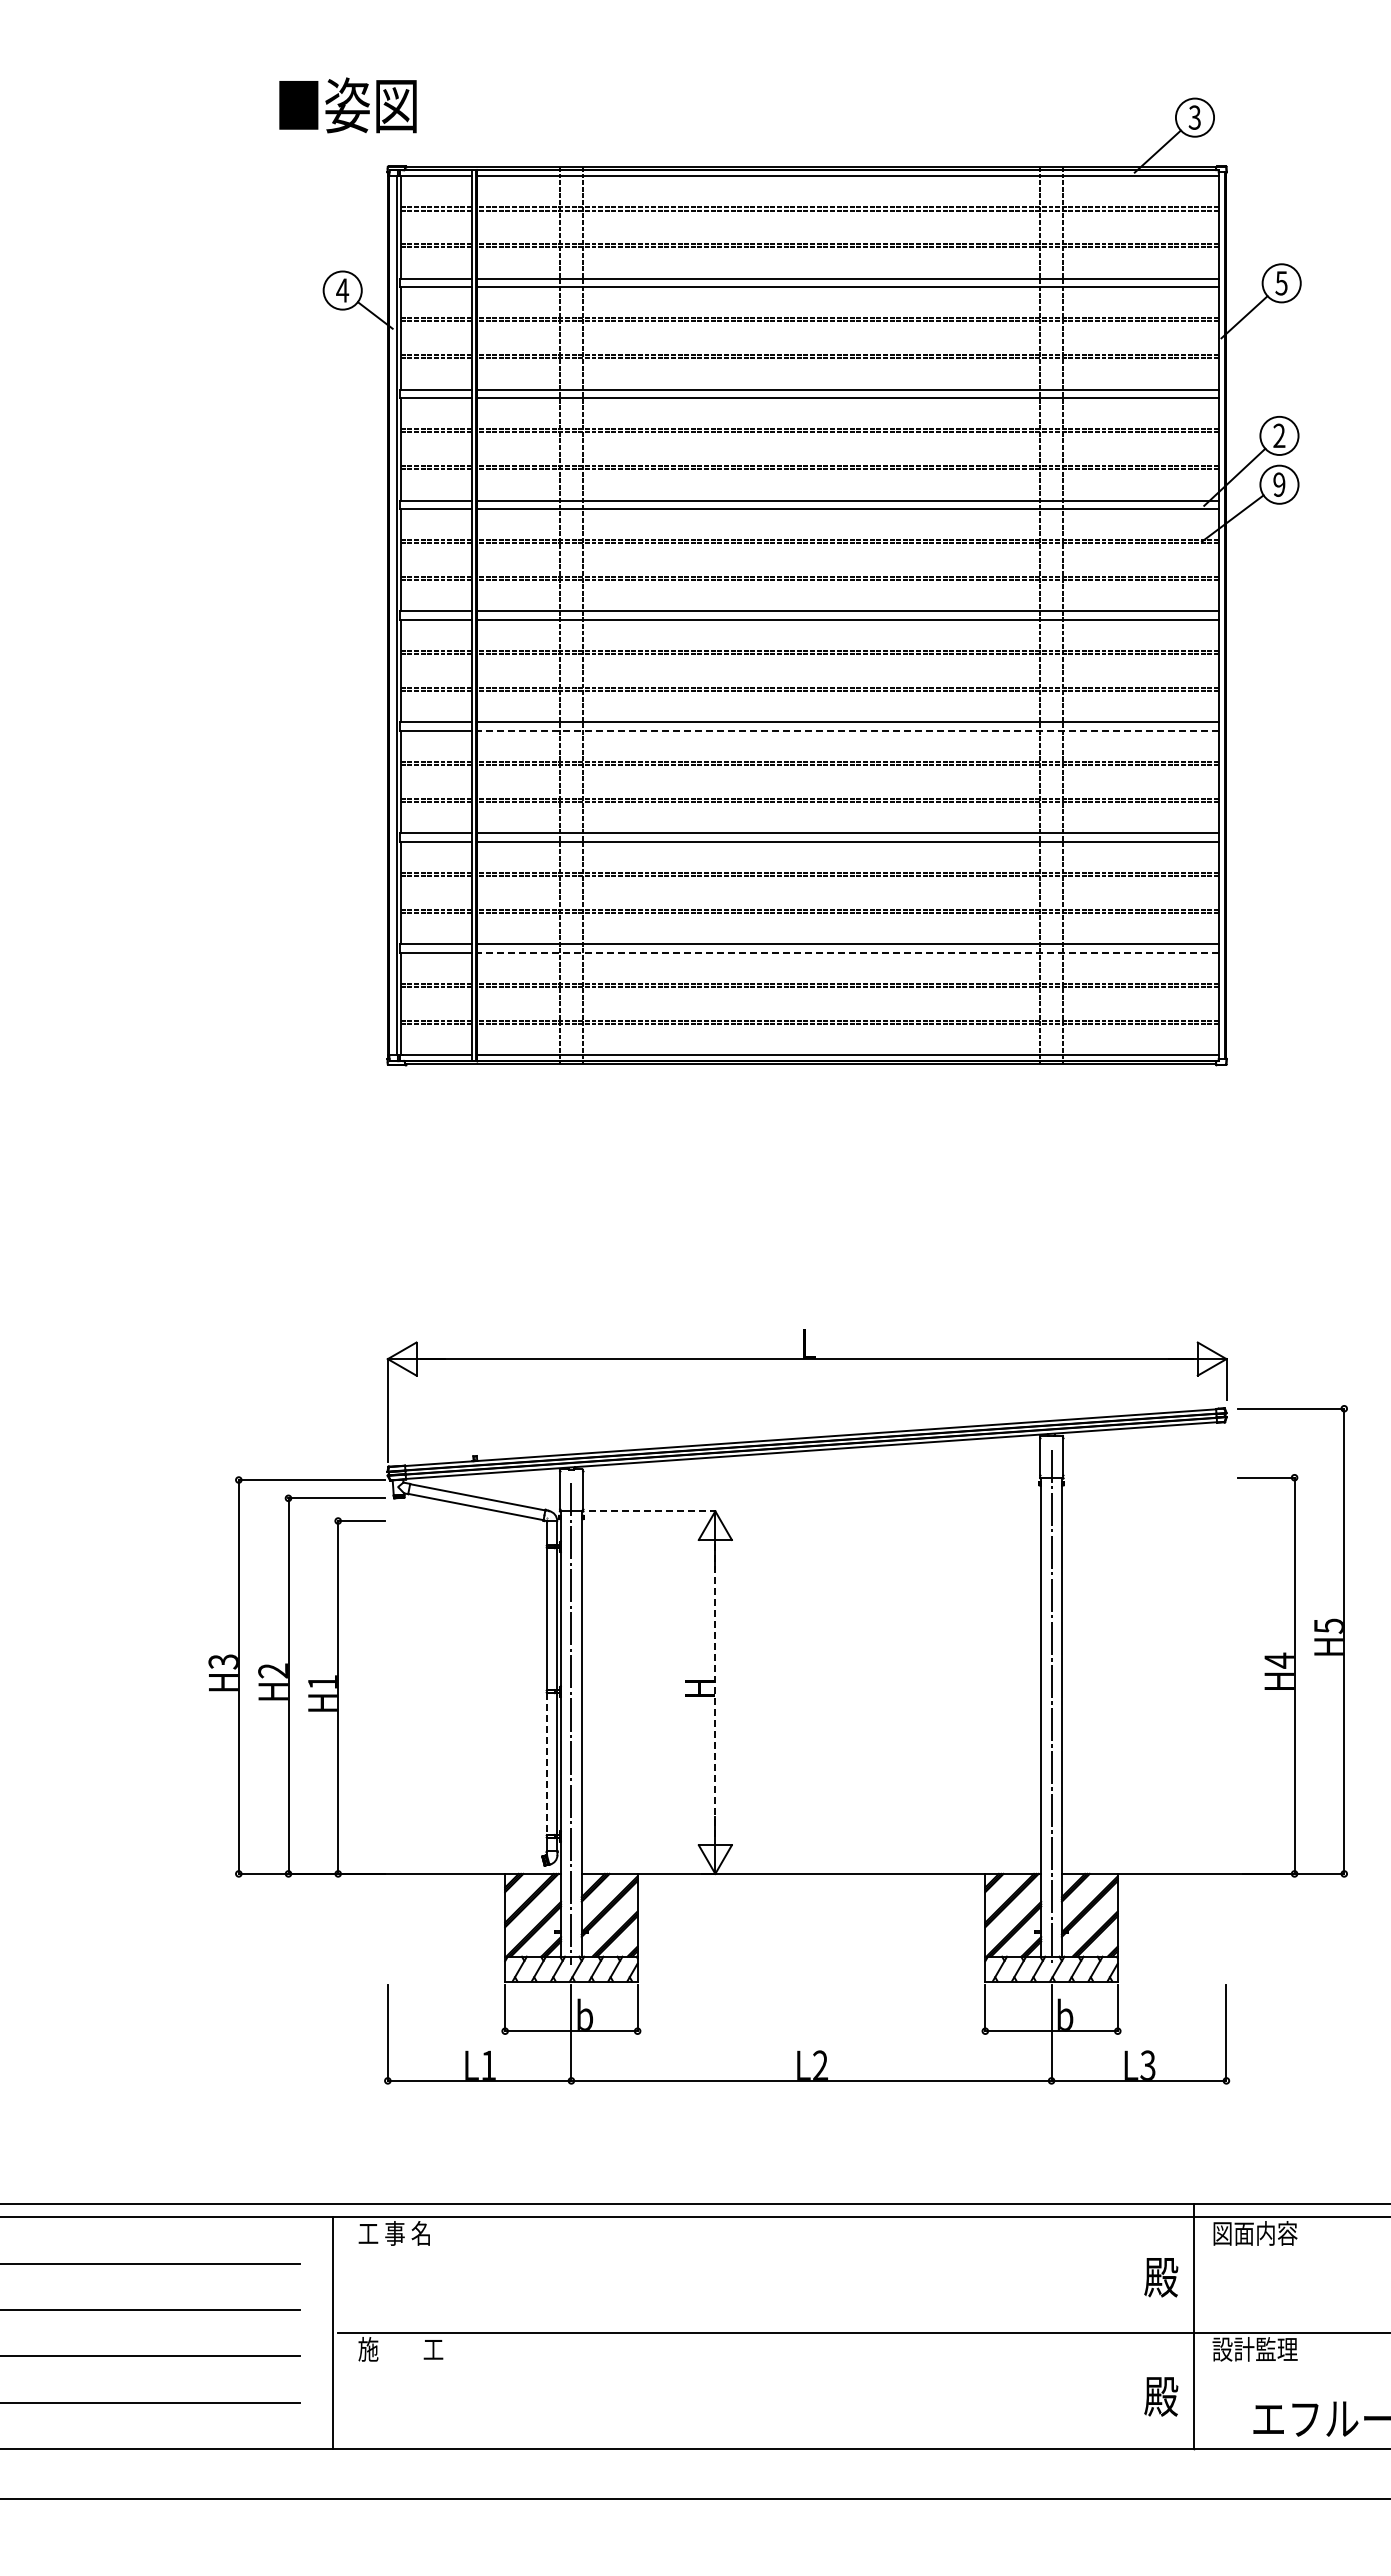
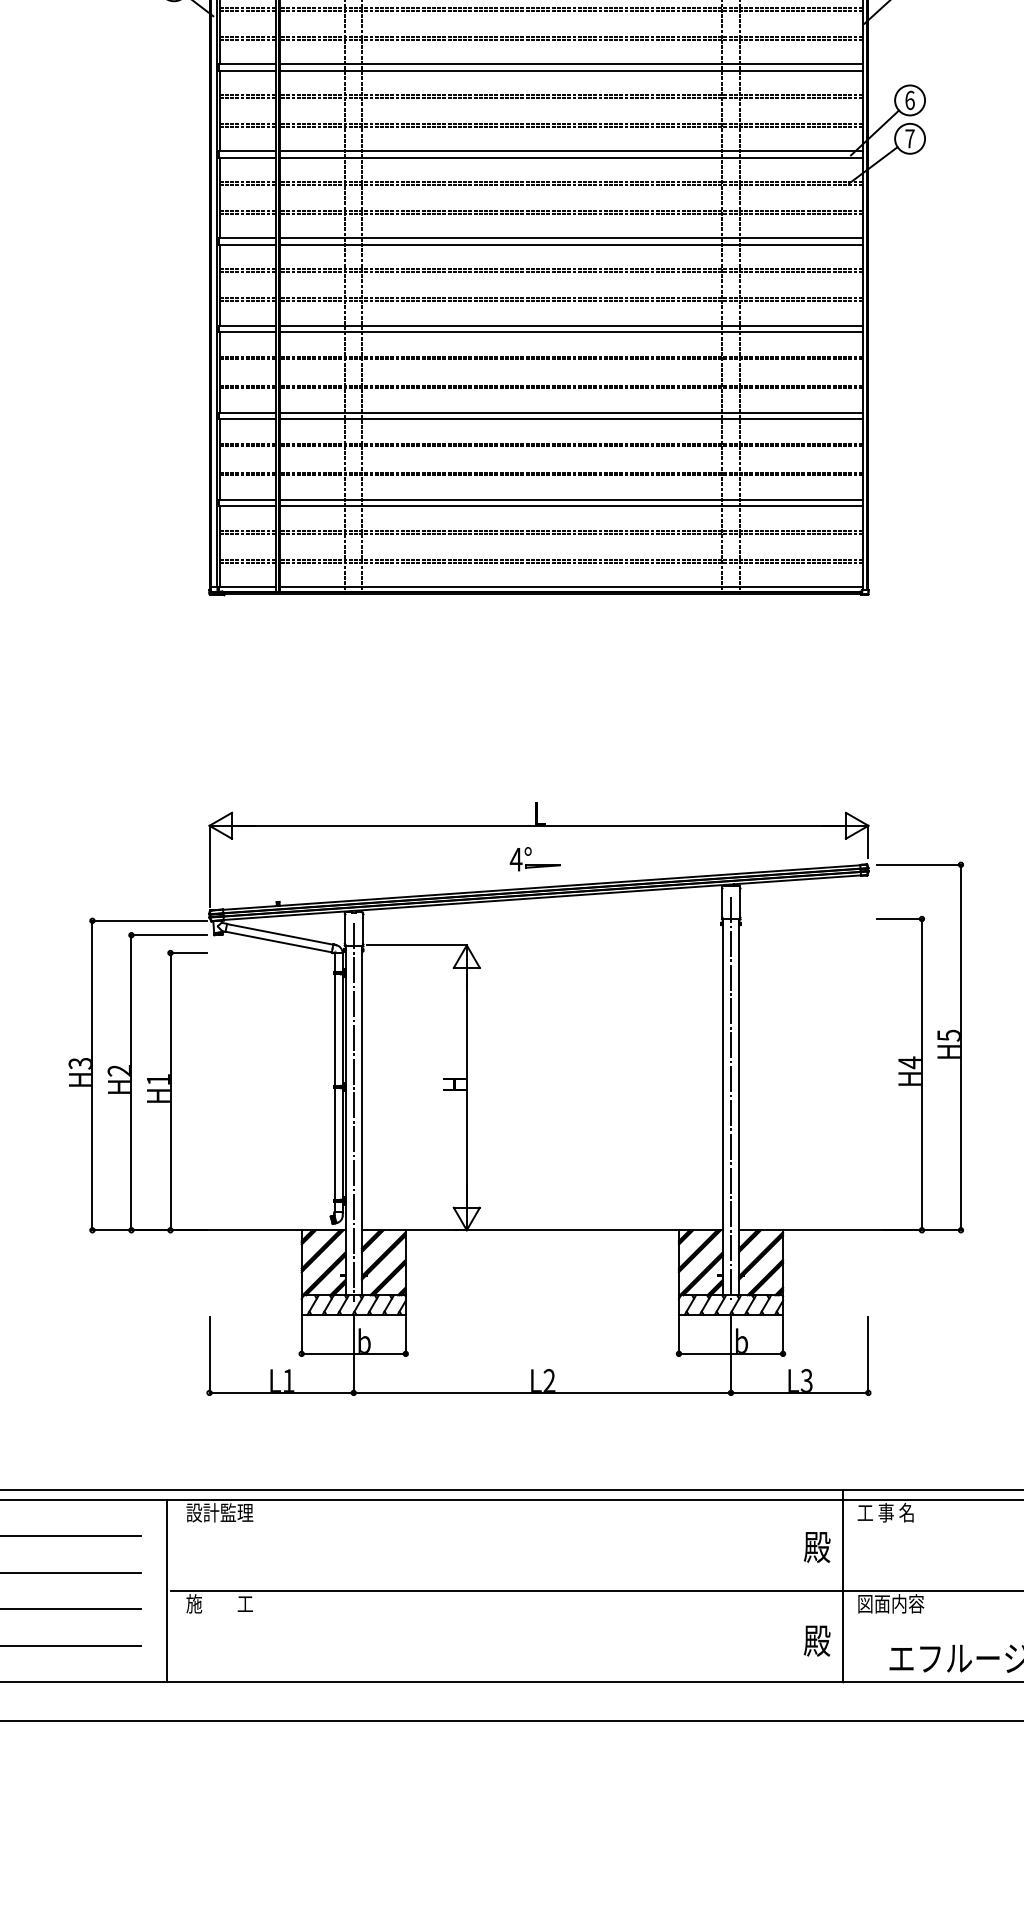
text: (1279, 435) -> (910, 100), 2 -> 6
text: (1279, 484) -> (910, 138), 9 -> 7
line: (847, 730) -> (570, 331), dashed -> solid
line: (847, 952) -> (570, 506), dashed -> solid
part: (802, 1408) -> (535, 864), added
line: (652, 1511) -> (417, 945), dashed -> solid
line: (715, 1693) -> (466, 1088), dashed -> solid
line: (547, 1764) -> (334, 1144), dashed -> solid
text: (400, 2233) -> (219, 1512), 工 事 名 -> 設計監理
text: (1254, 2233) -> (890, 1512), 図面内容 -> 工 事 名
text: (1254, 2348) -> (890, 1603), 設計監理 -> 図面内容

